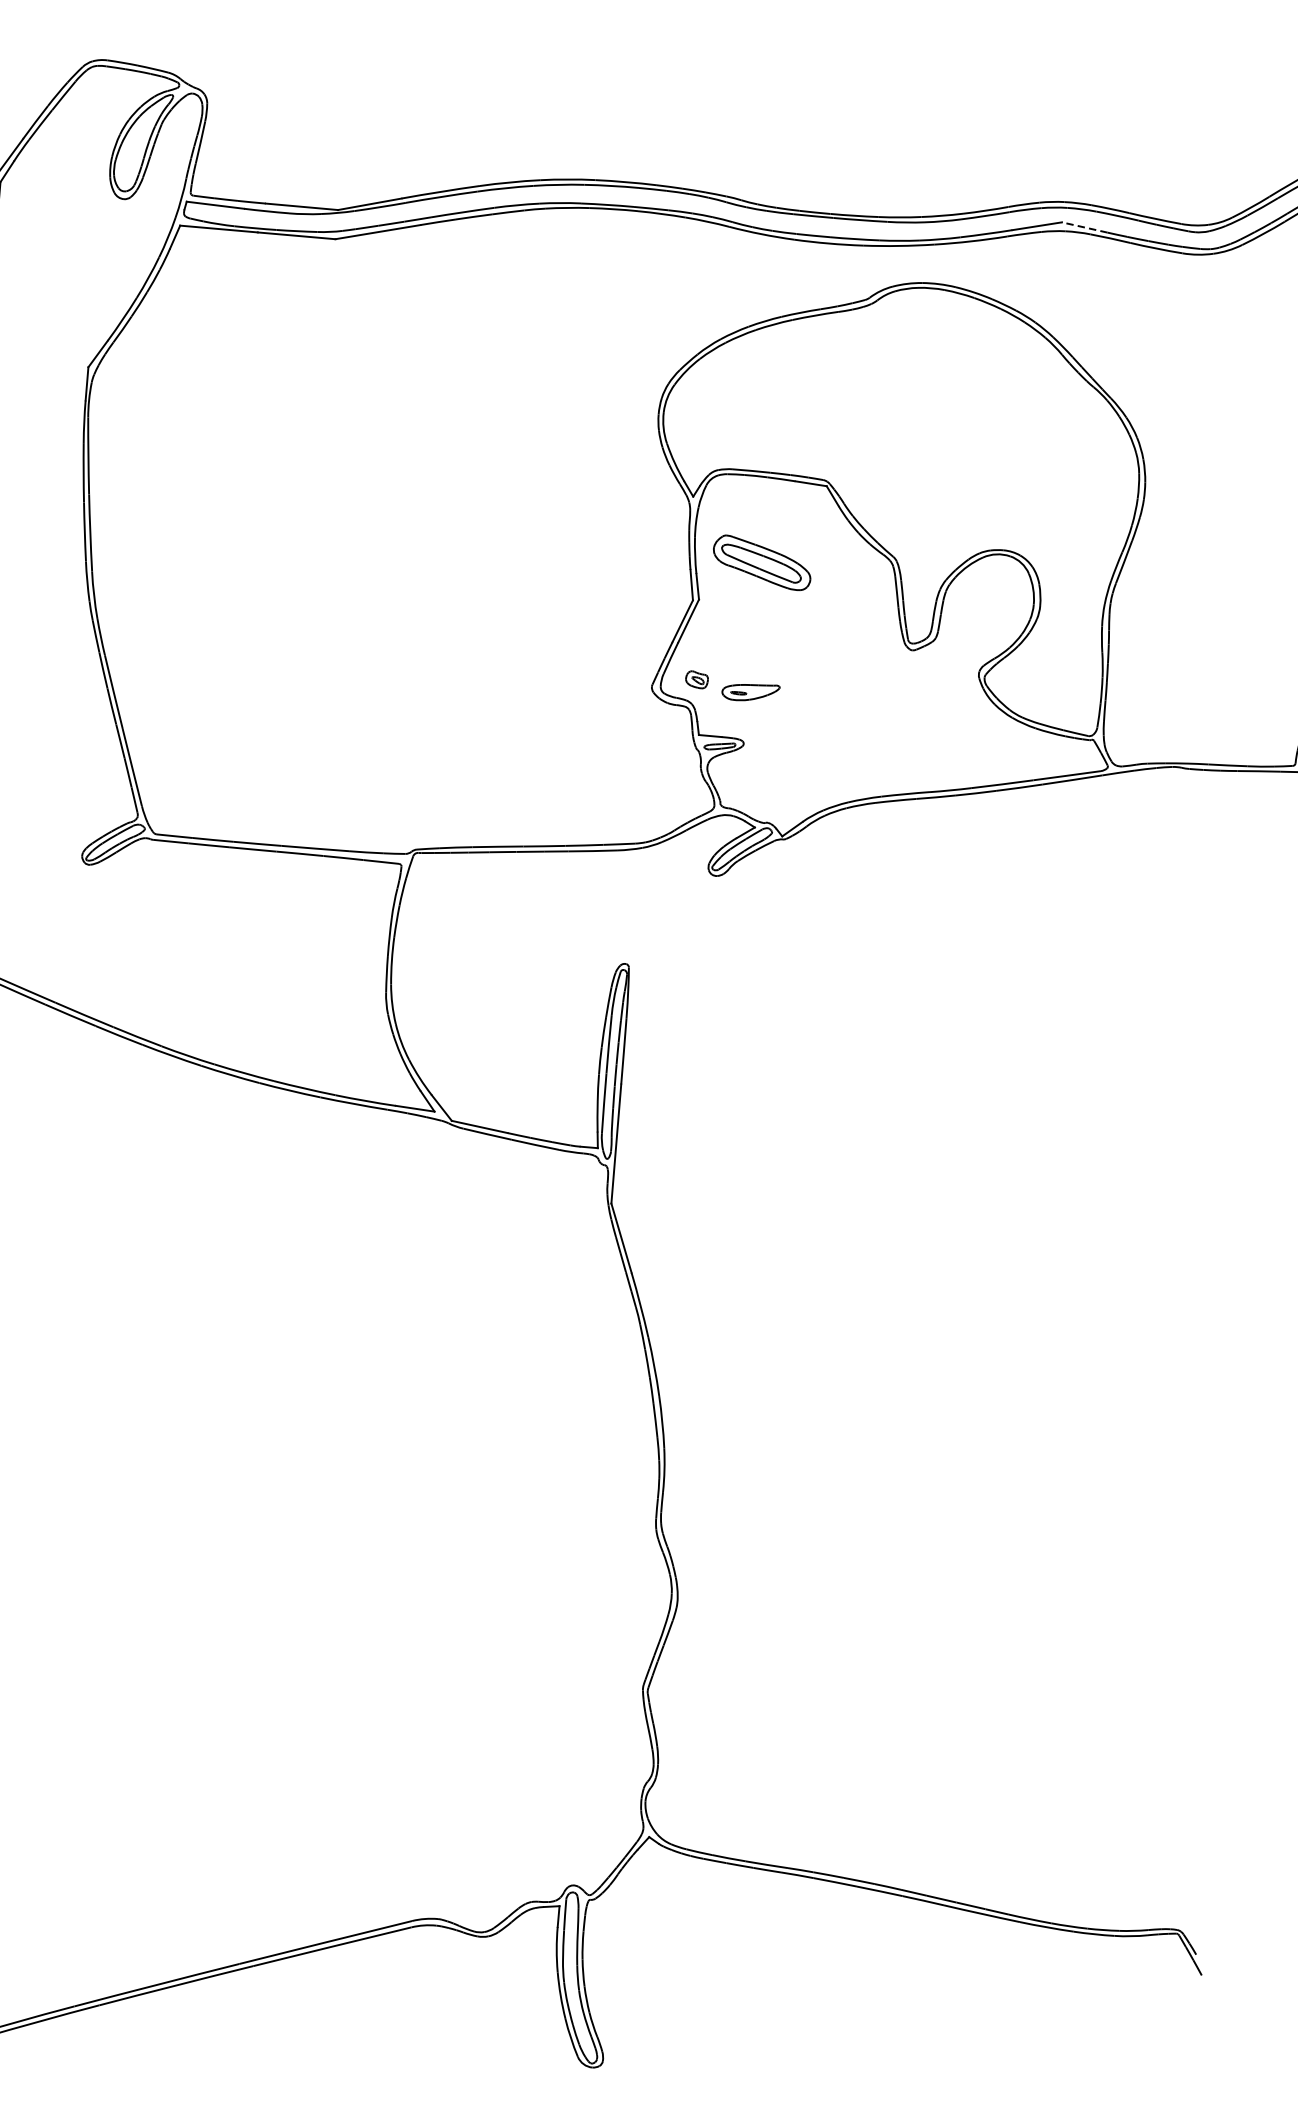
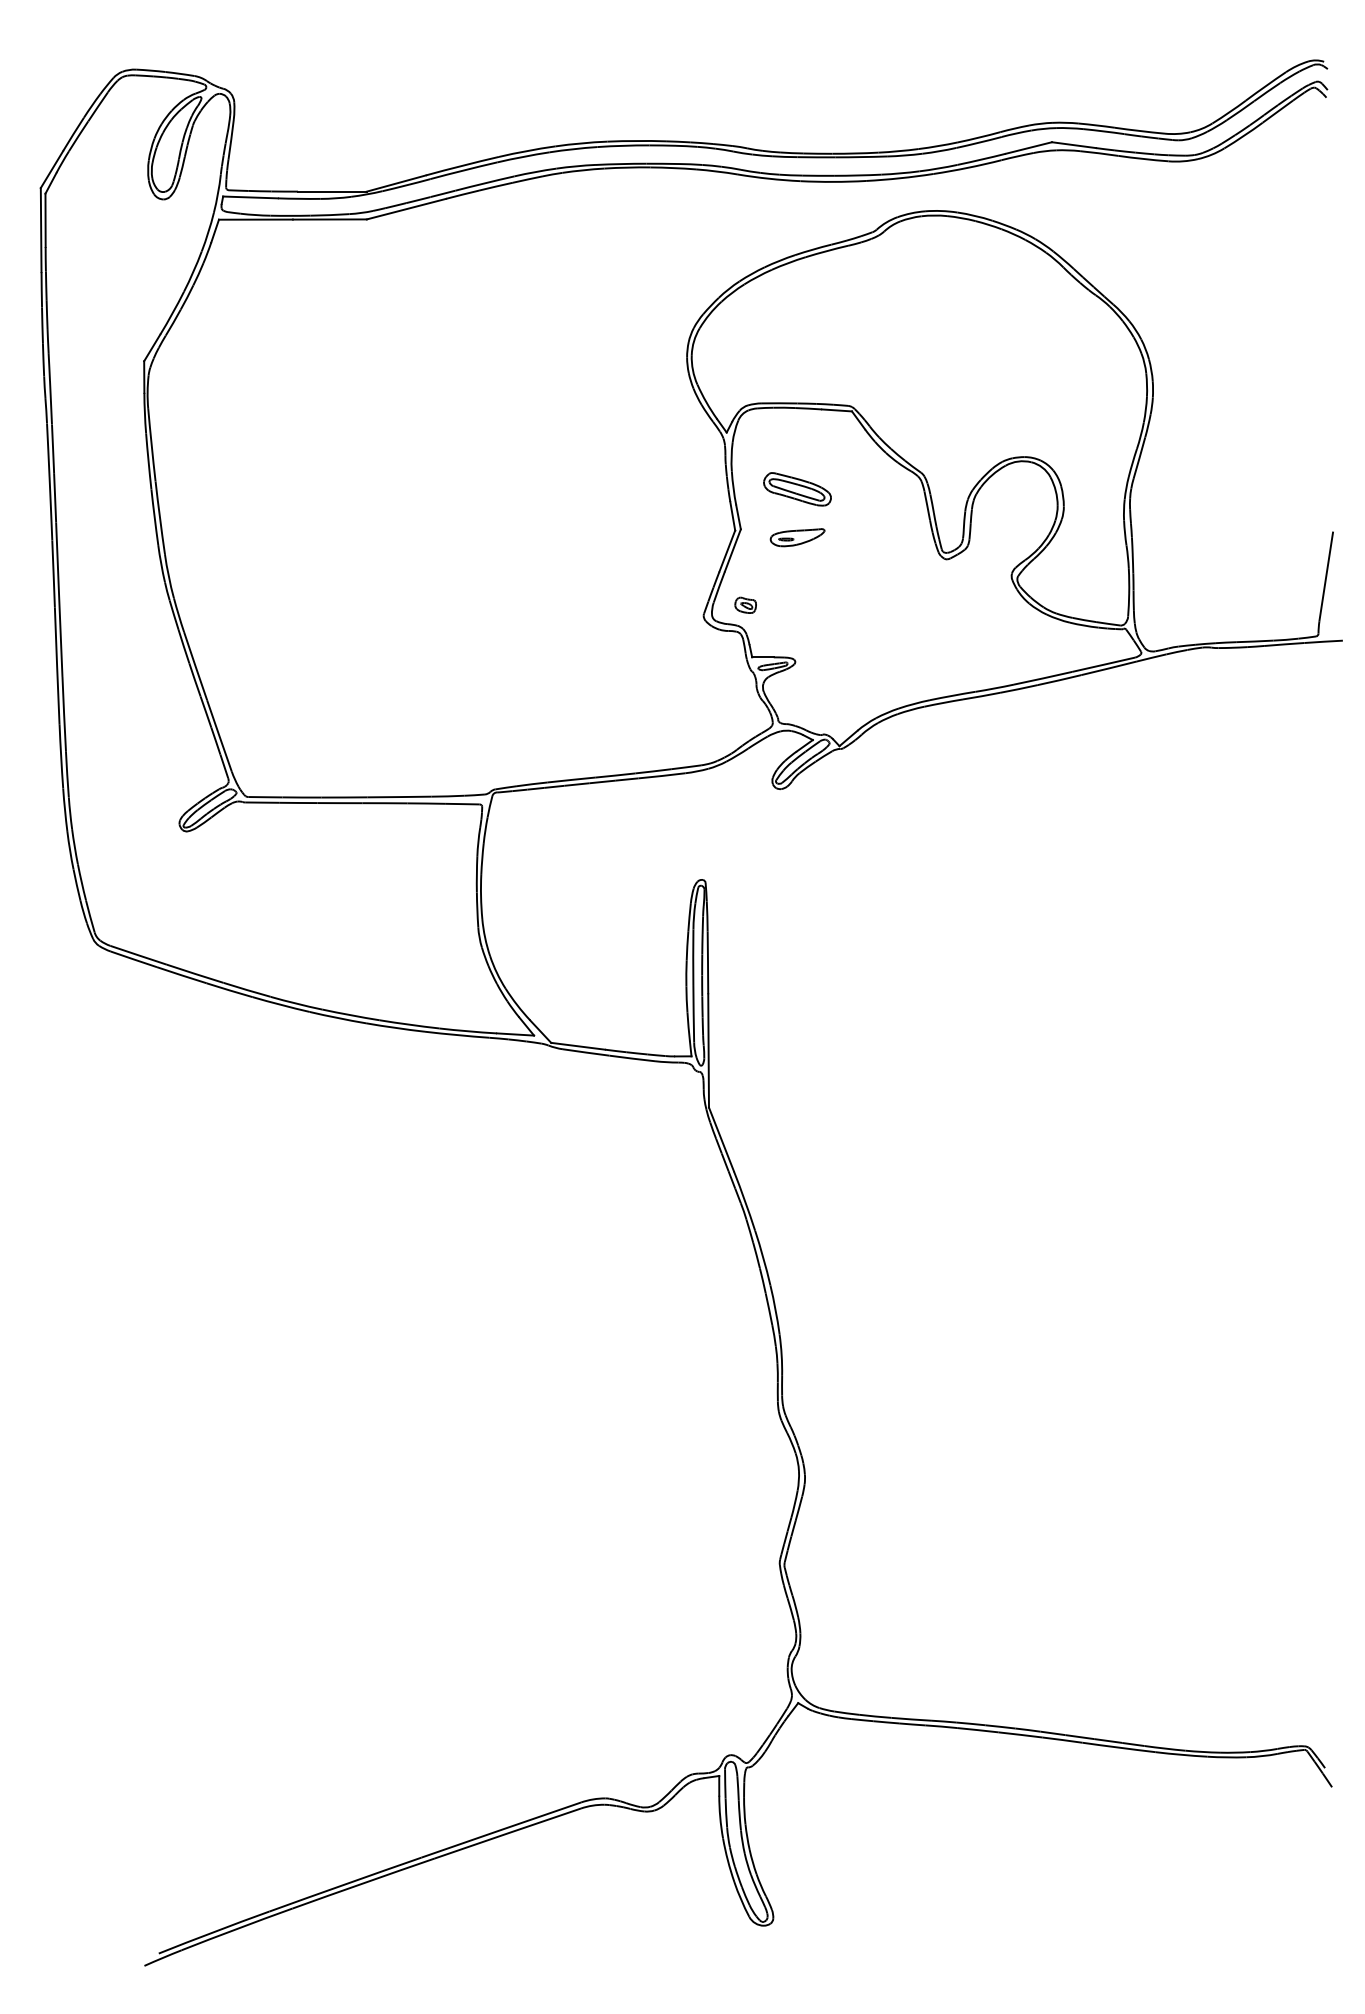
line: (1084, 227) -> (1073, 145), dashed -> solid
part: (762, 563) -> (797, 489), size x0.71
part: (750, 692) -> (797, 537), moved

